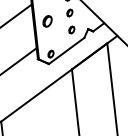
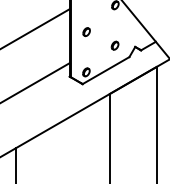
part: (69, 12) -> (114, 24), removed
part: (47, 21) -> (86, 32), size x0.62

